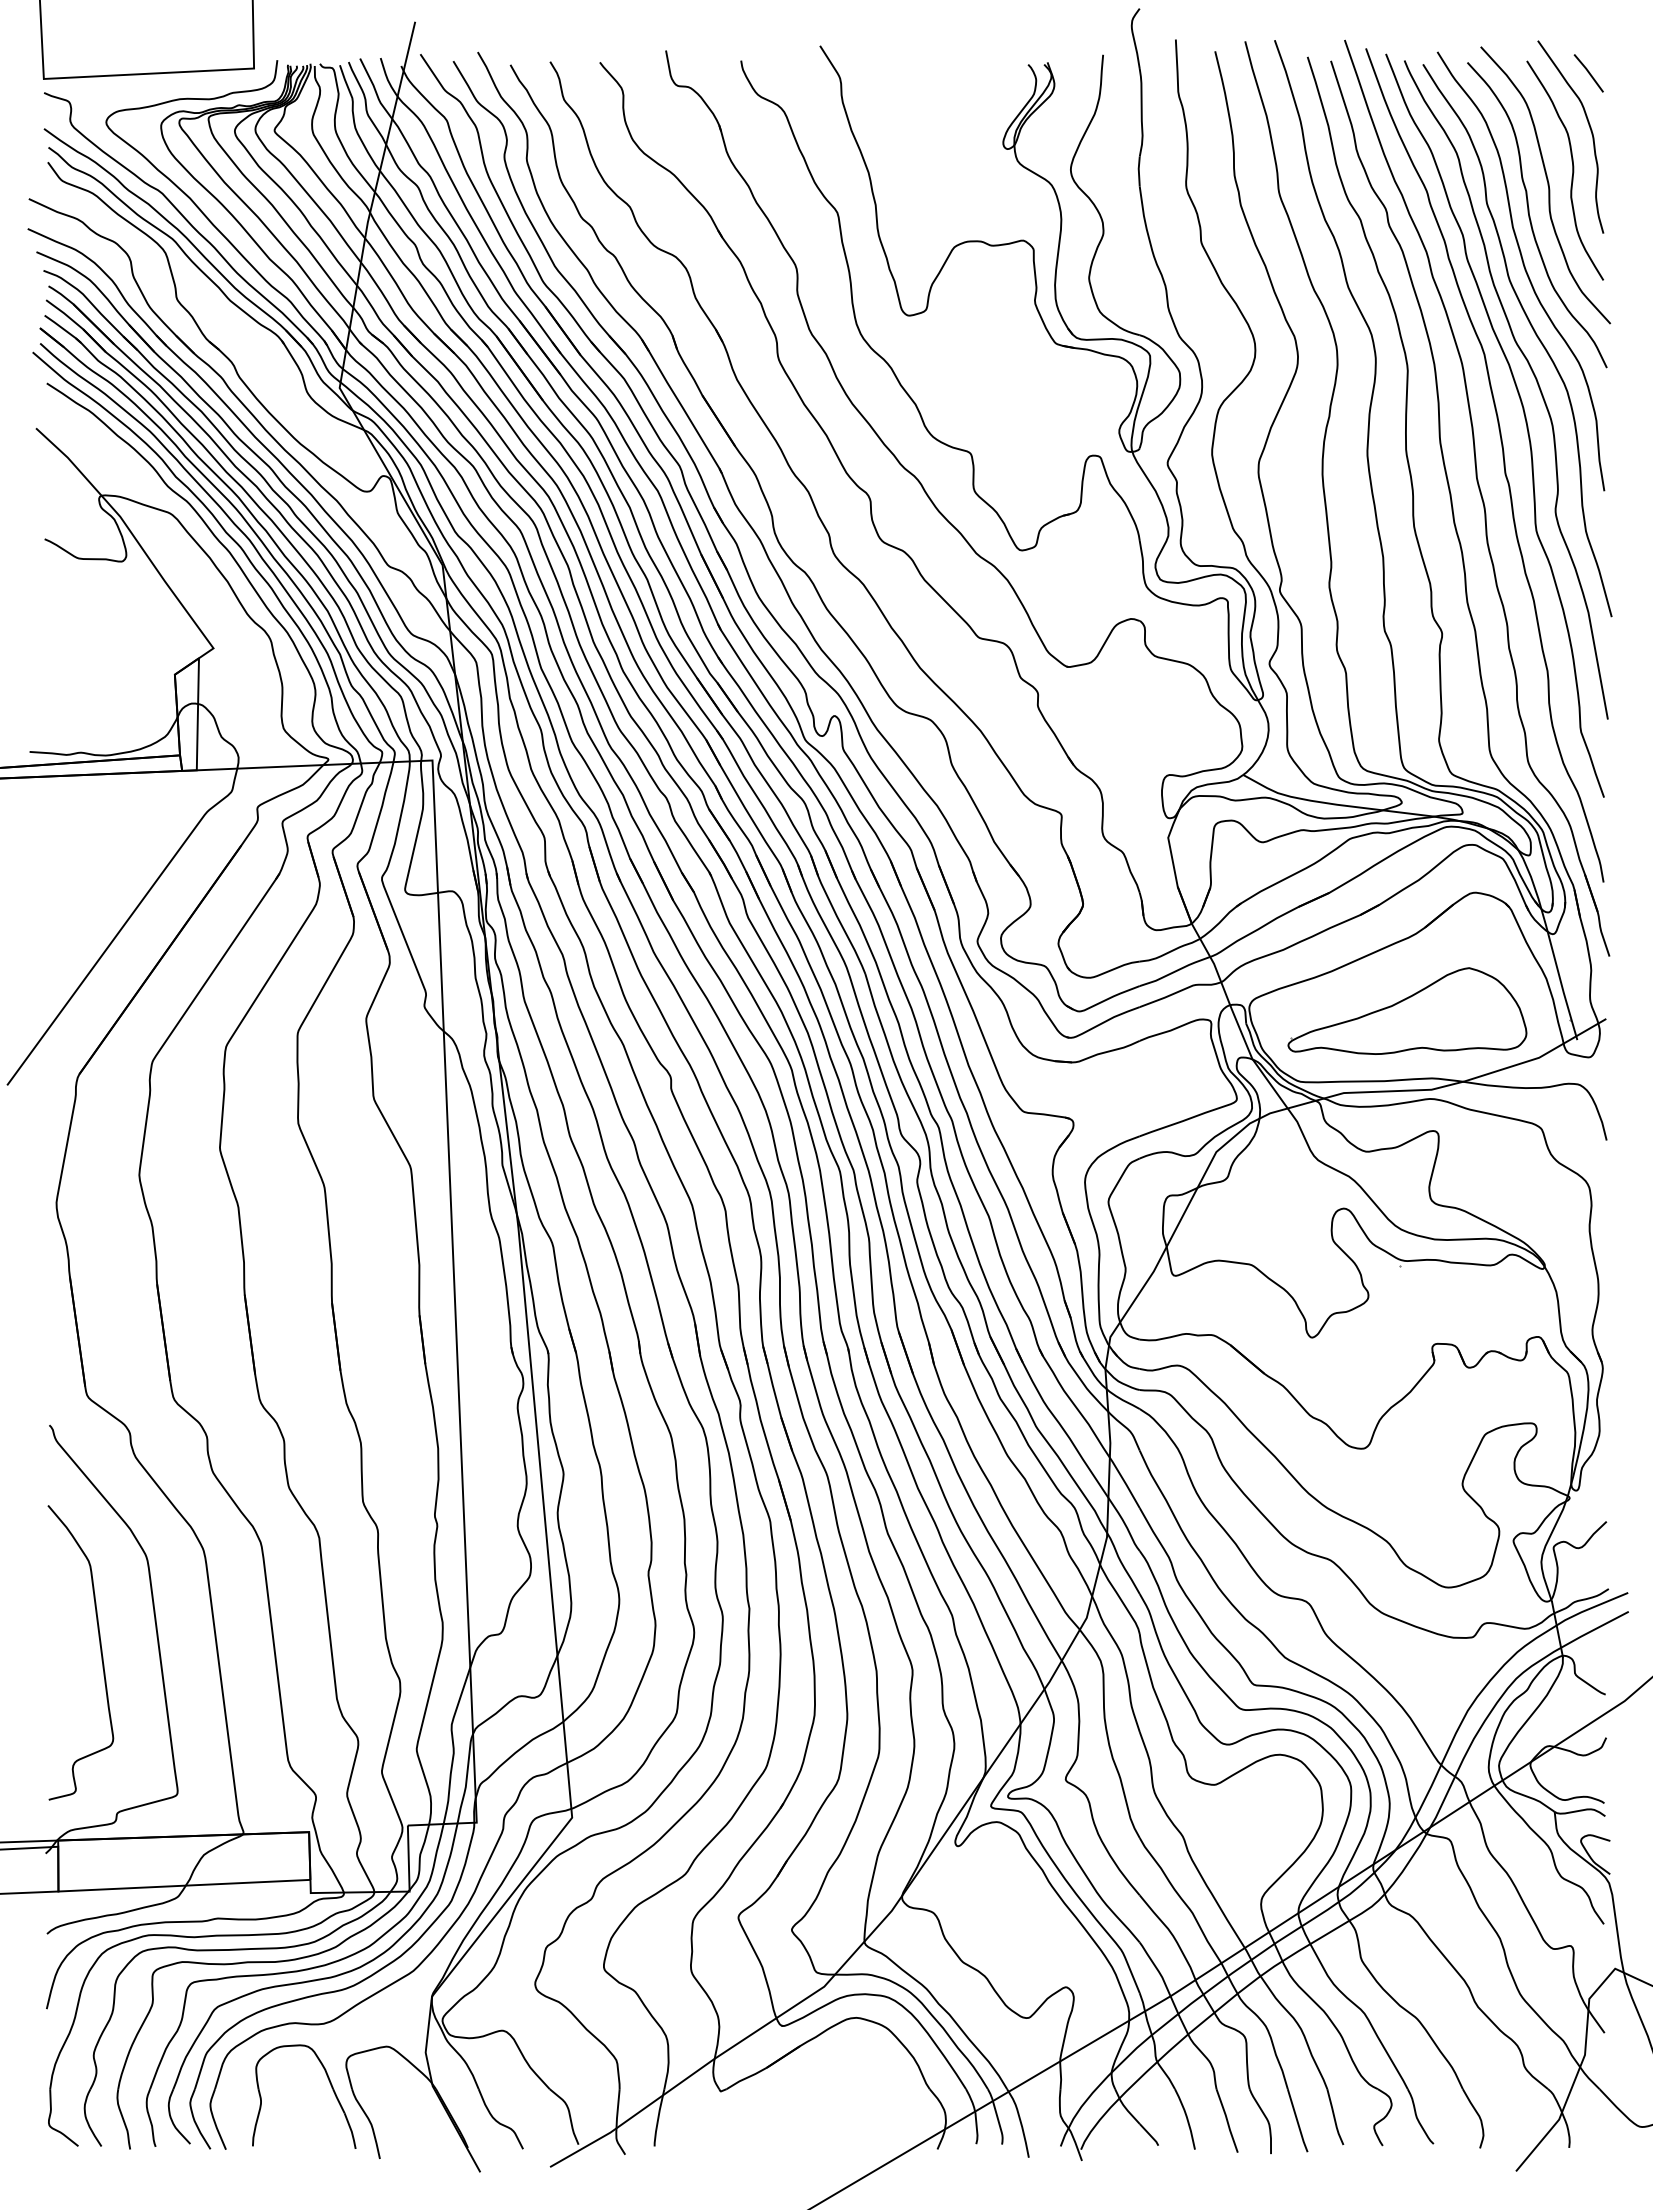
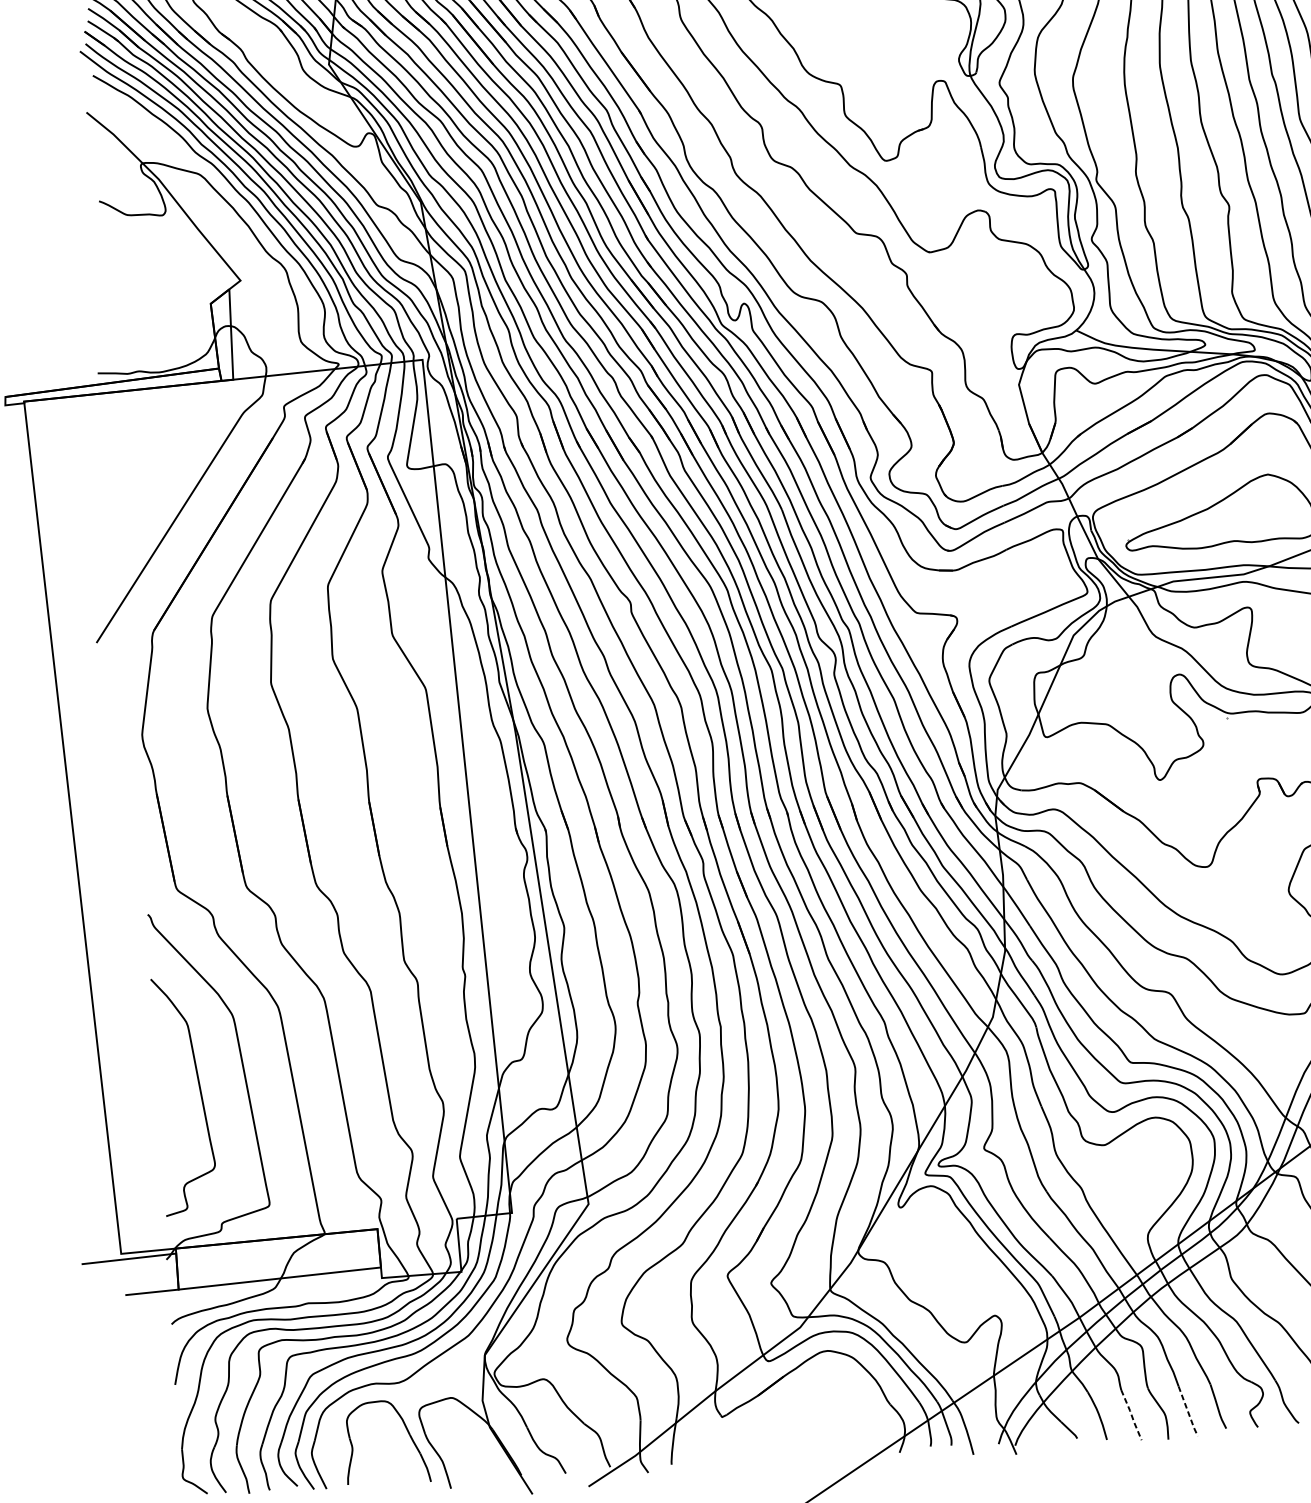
line: (1227, 2121) -> (1131, 1415), solid -> dashed
line: (1297, 2122) -> (1188, 1412), solid -> dashed

